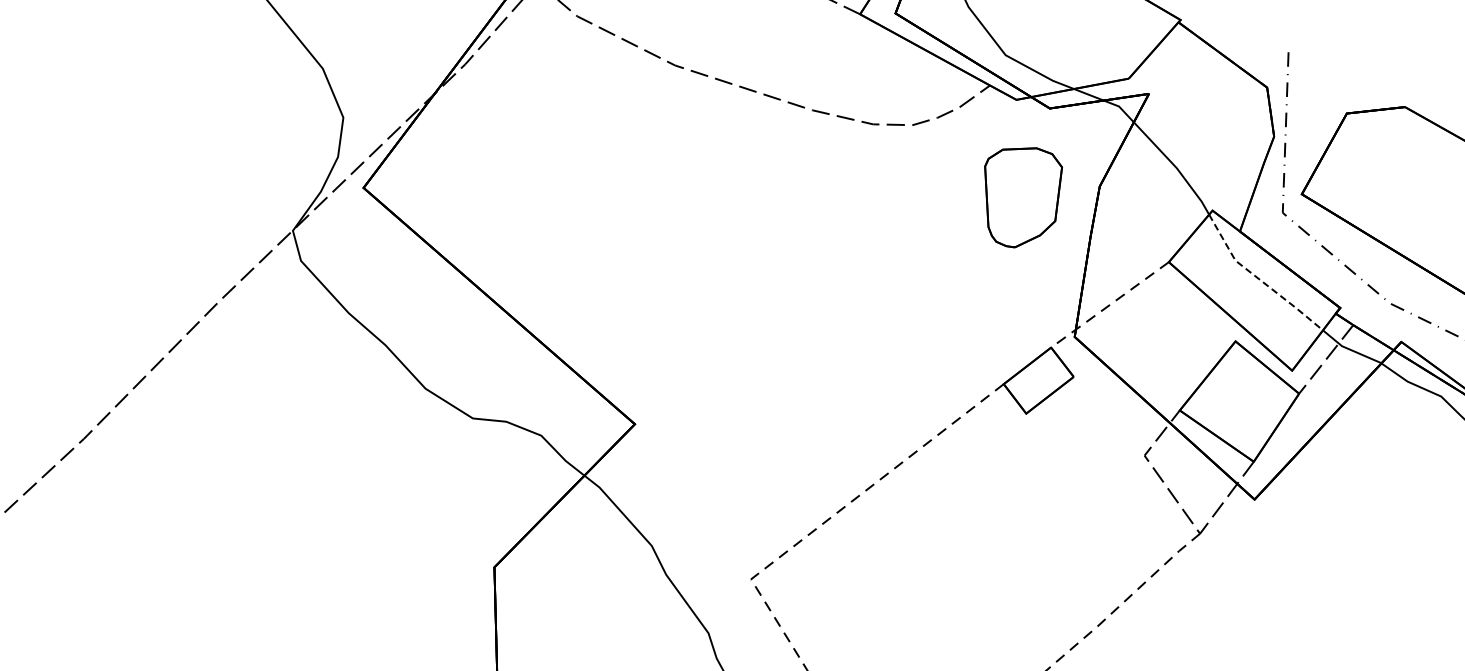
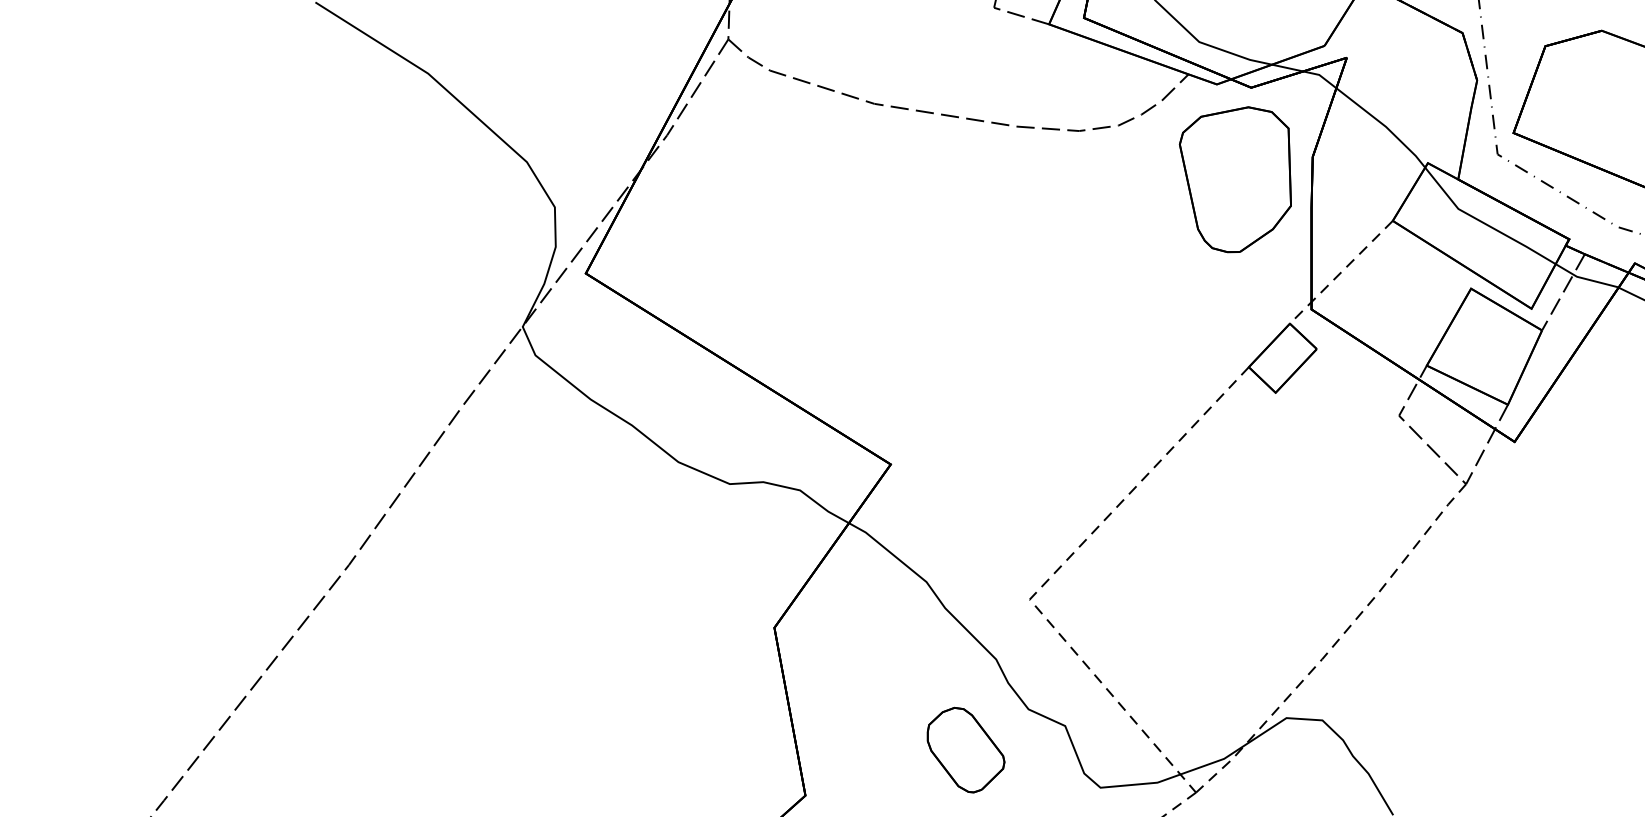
part: (1018, 196) -> (1234, 179), size x1.43
line: (1259, 279) -> (1484, 223), dashed -> solid

